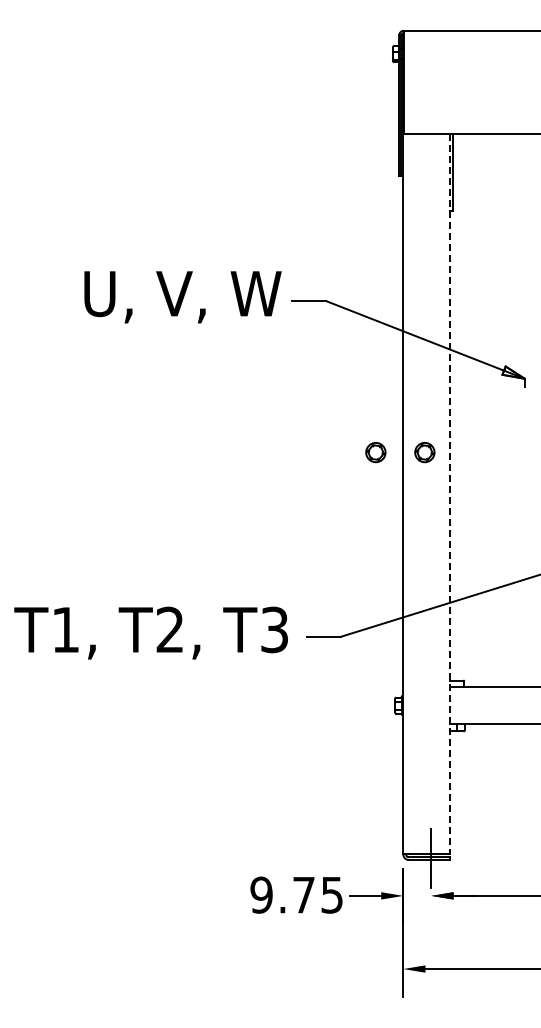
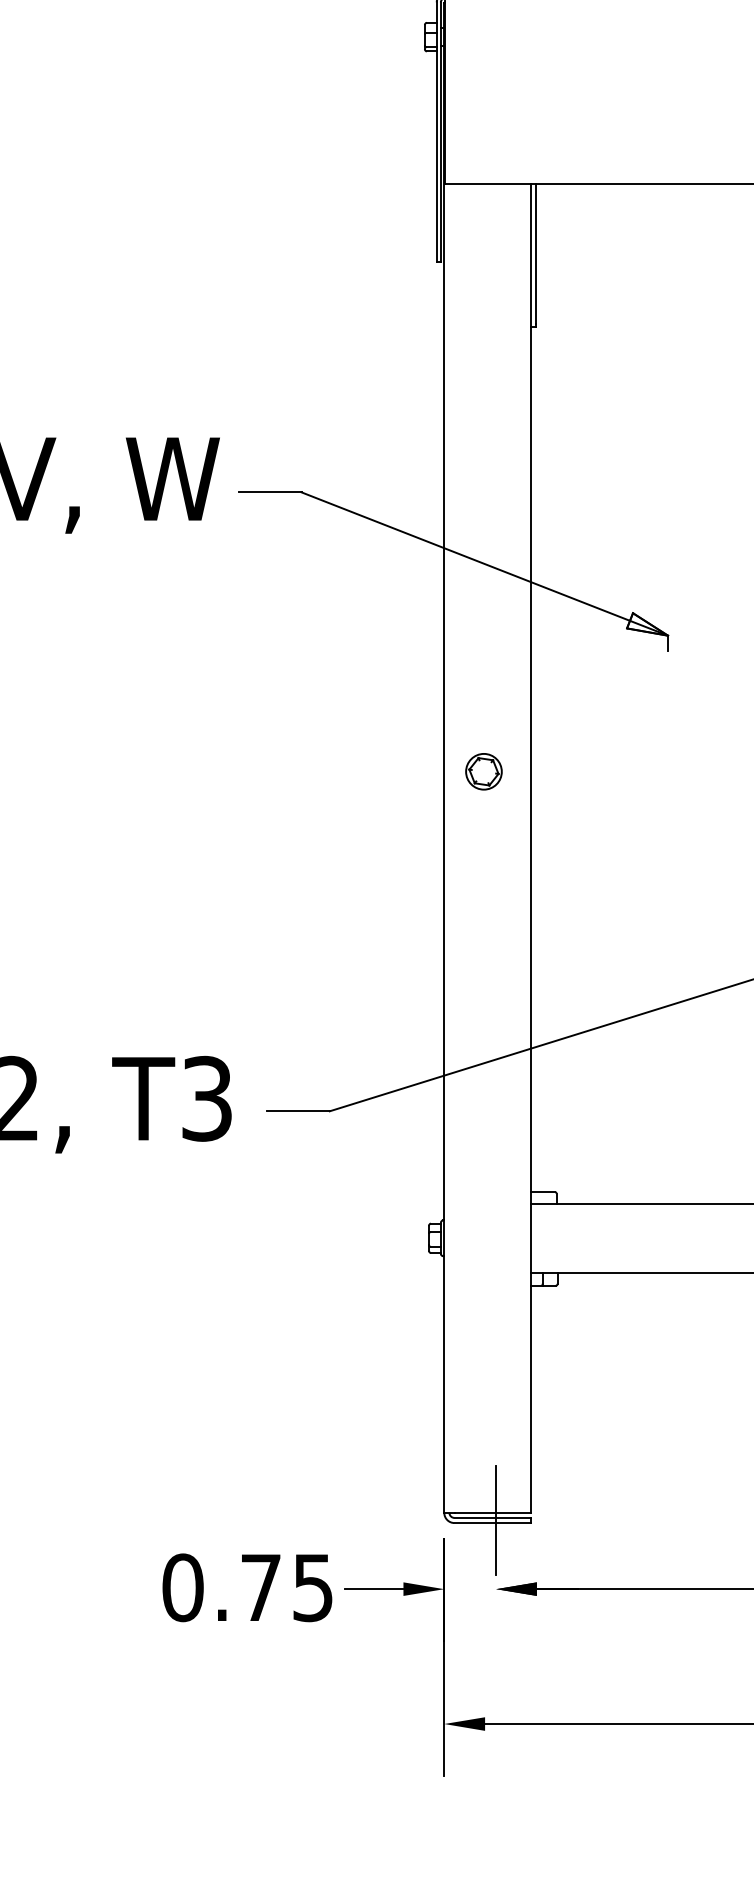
part: (375, 452) -> (392, 771), removed
line: (450, 494) -> (531, 849), dashed -> solid
text: (261, 894) -> (182, 1586), 9.75 -> 0.75

